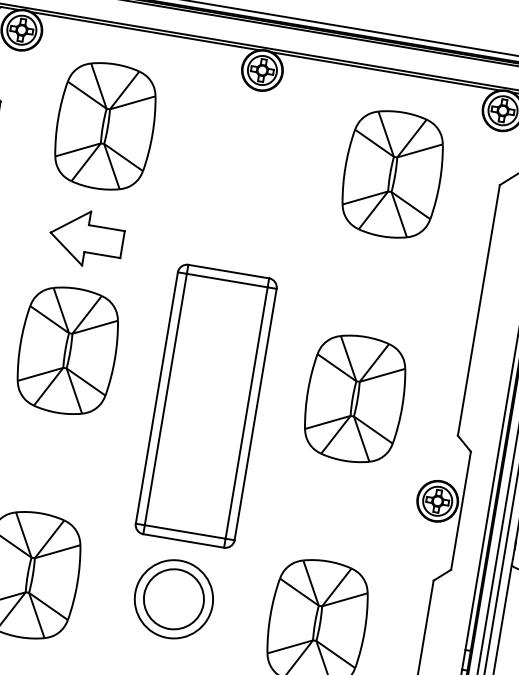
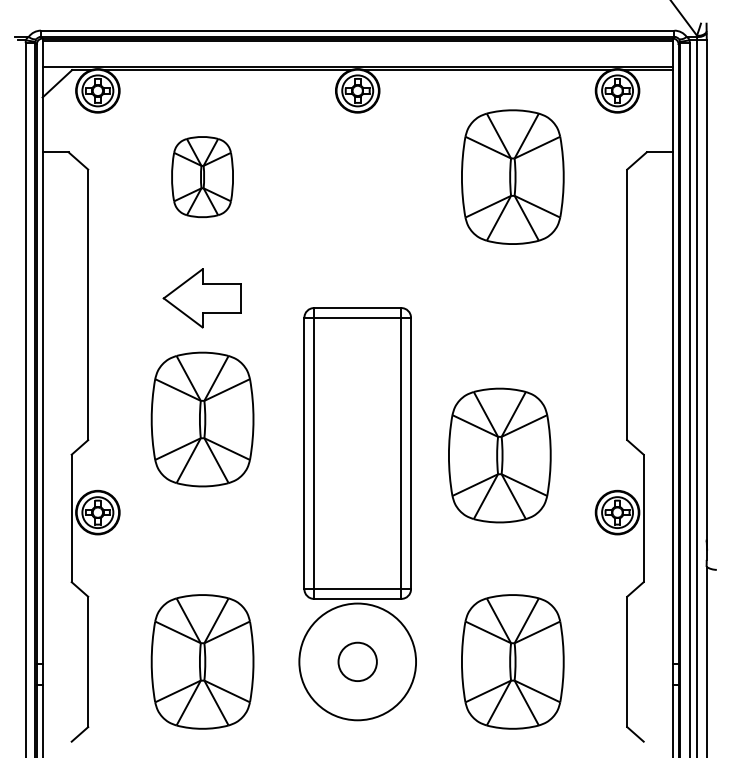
part: (105, 125) -> (202, 176), size x0.6
part: (354, 398) -> (499, 455), moved
circle: (173, 598) -> (357, 661), size x0.6
circle: (173, 598) -> (357, 661), size x1.4

